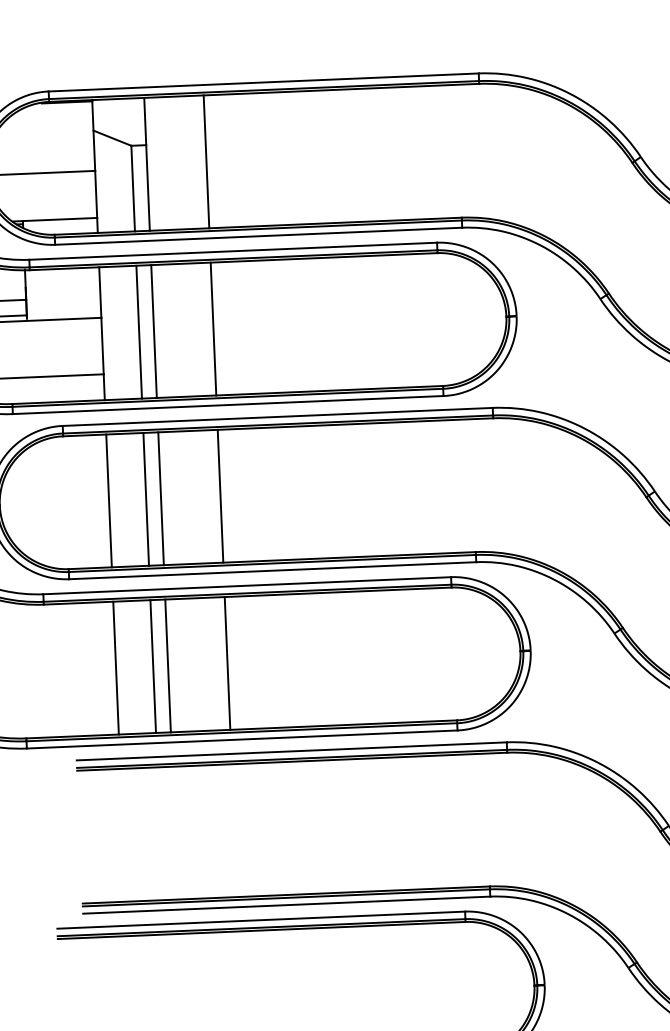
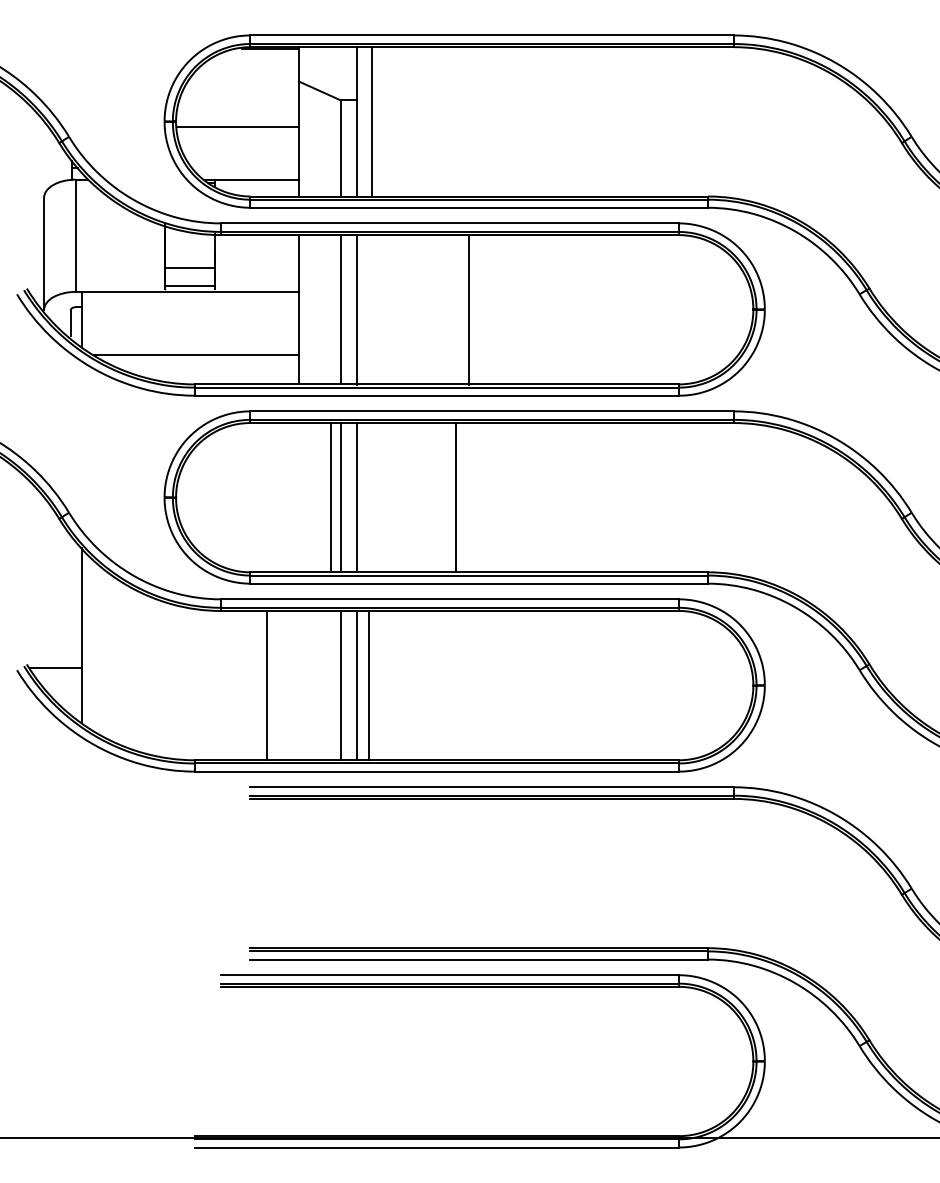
line: (206, 161) -> (372, 121), moved
line: (213, 328) -> (469, 309), moved
line: (220, 496) -> (456, 497), moved
line: (108, 500) -> (330, 497), moved
line: (227, 663) -> (369, 685), moved
line: (115, 668) -> (266, 685), moved

